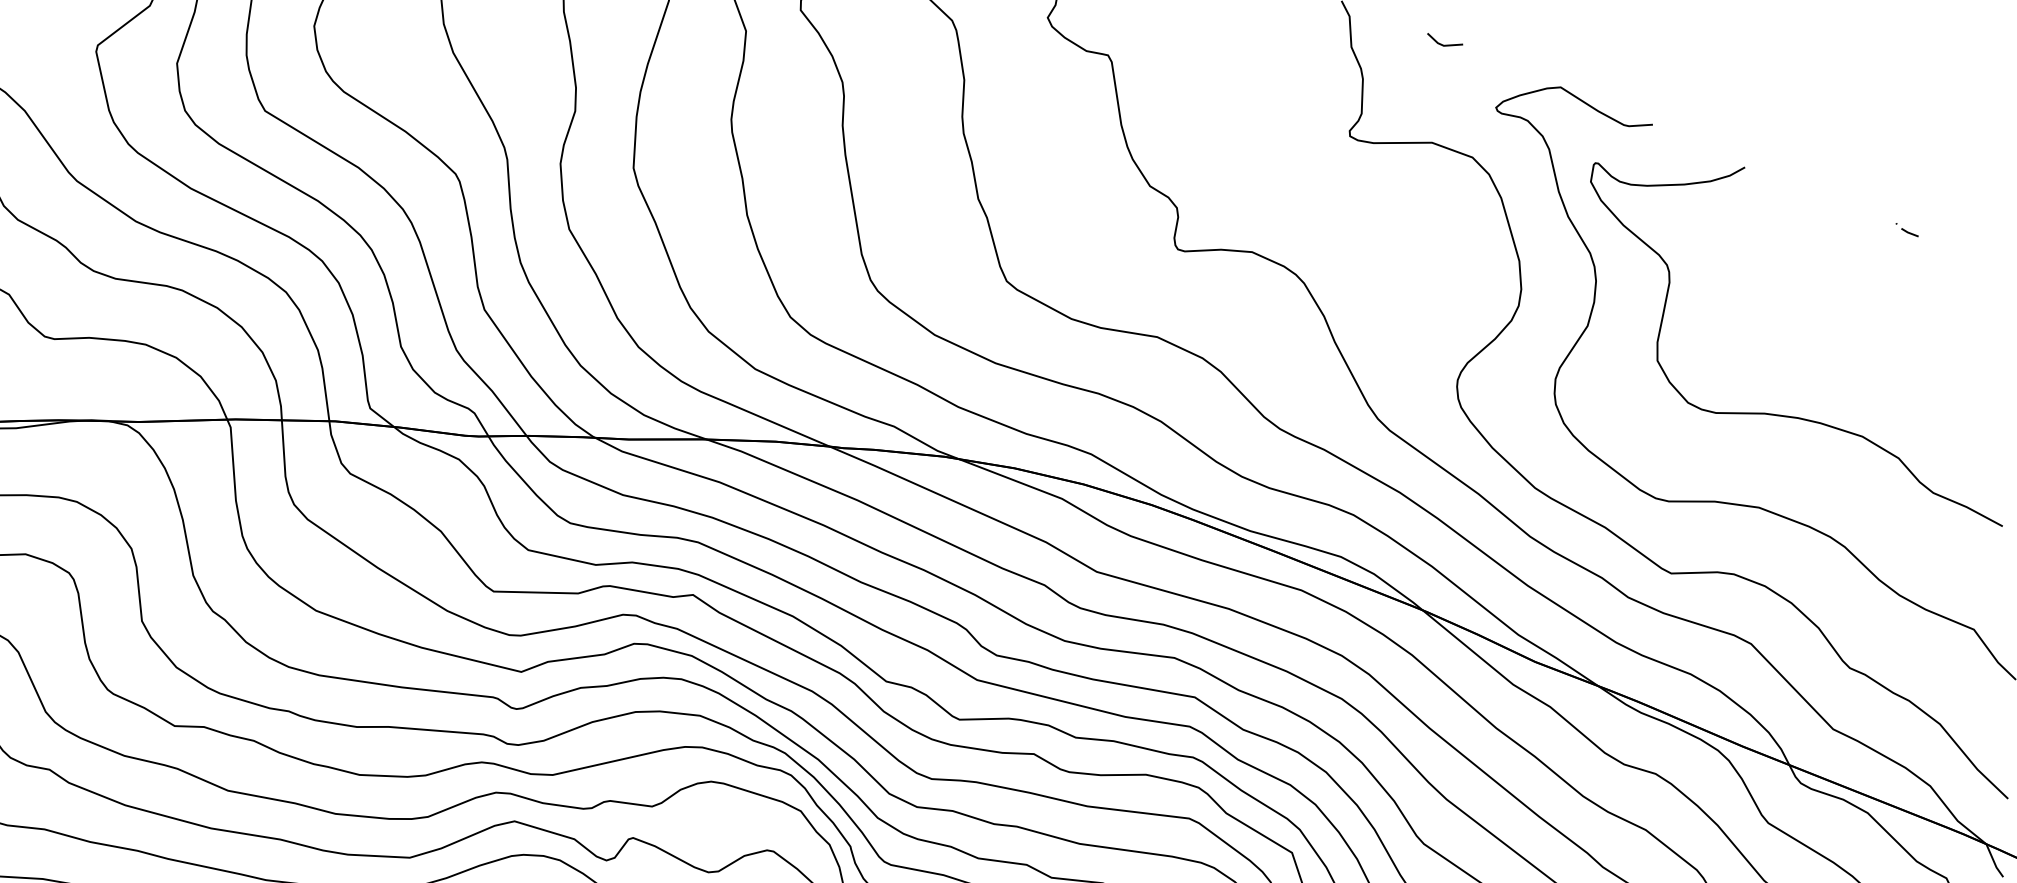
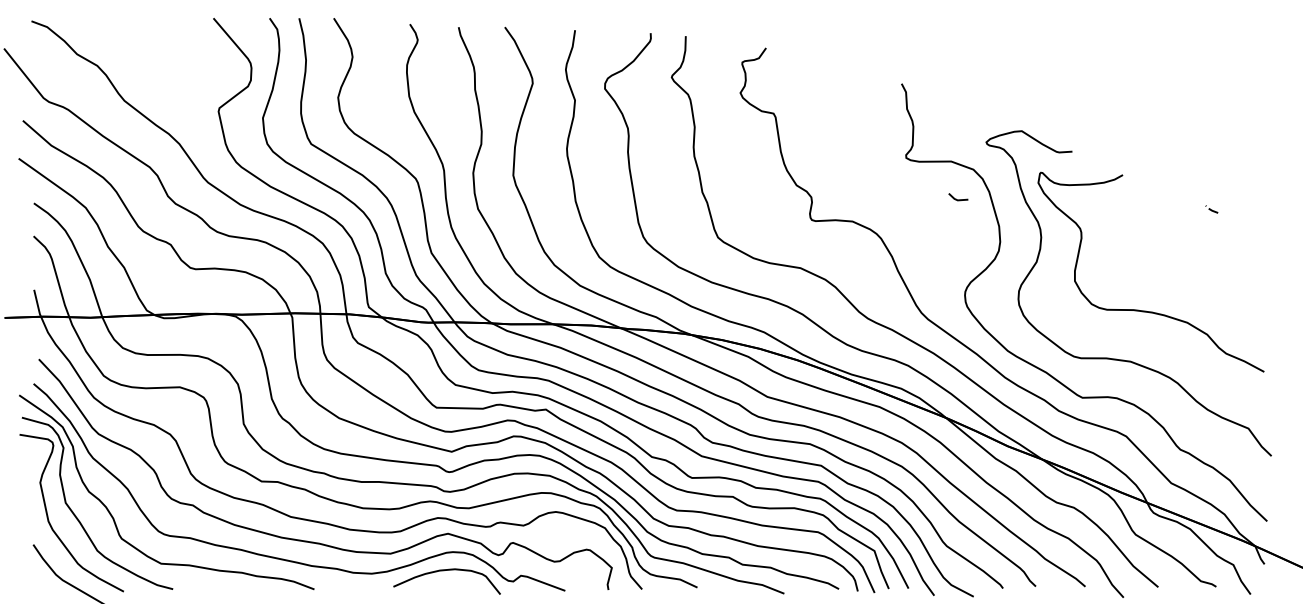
line: (1445, 44) -> (958, 199), moved

